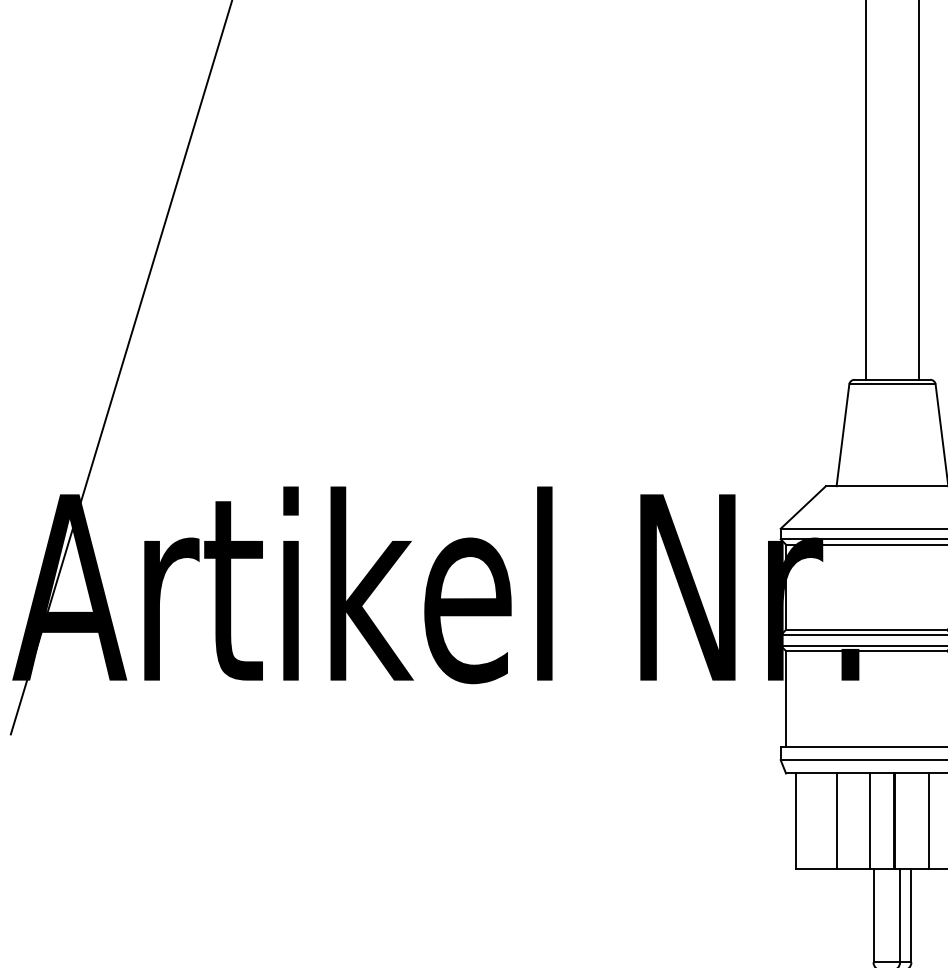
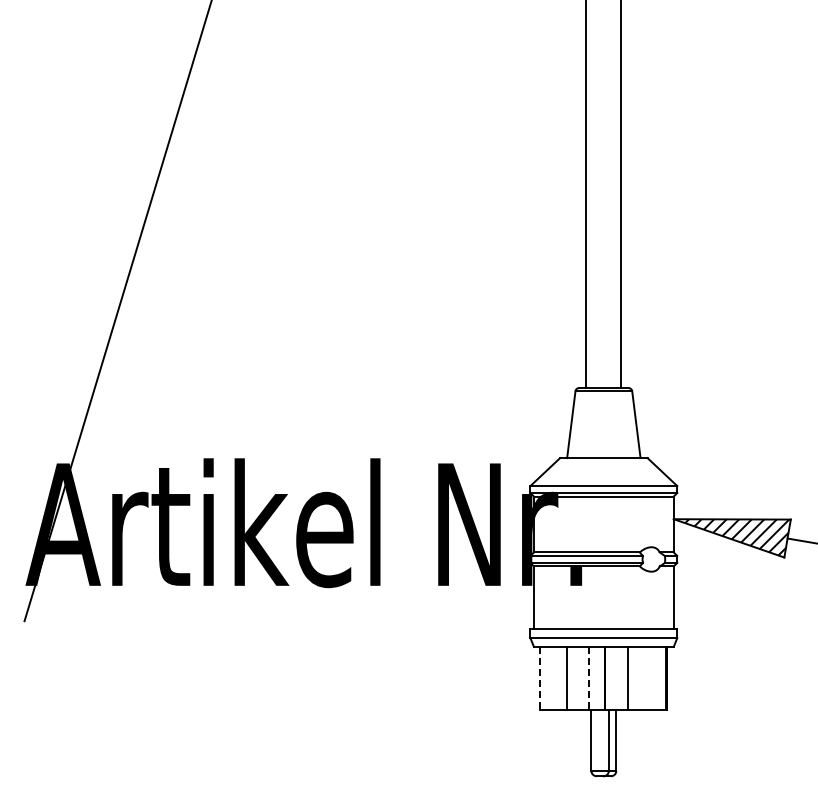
line: (796, 821) -> (540, 678), solid -> dashed
line: (869, 821) -> (588, 678), solid -> dashed

